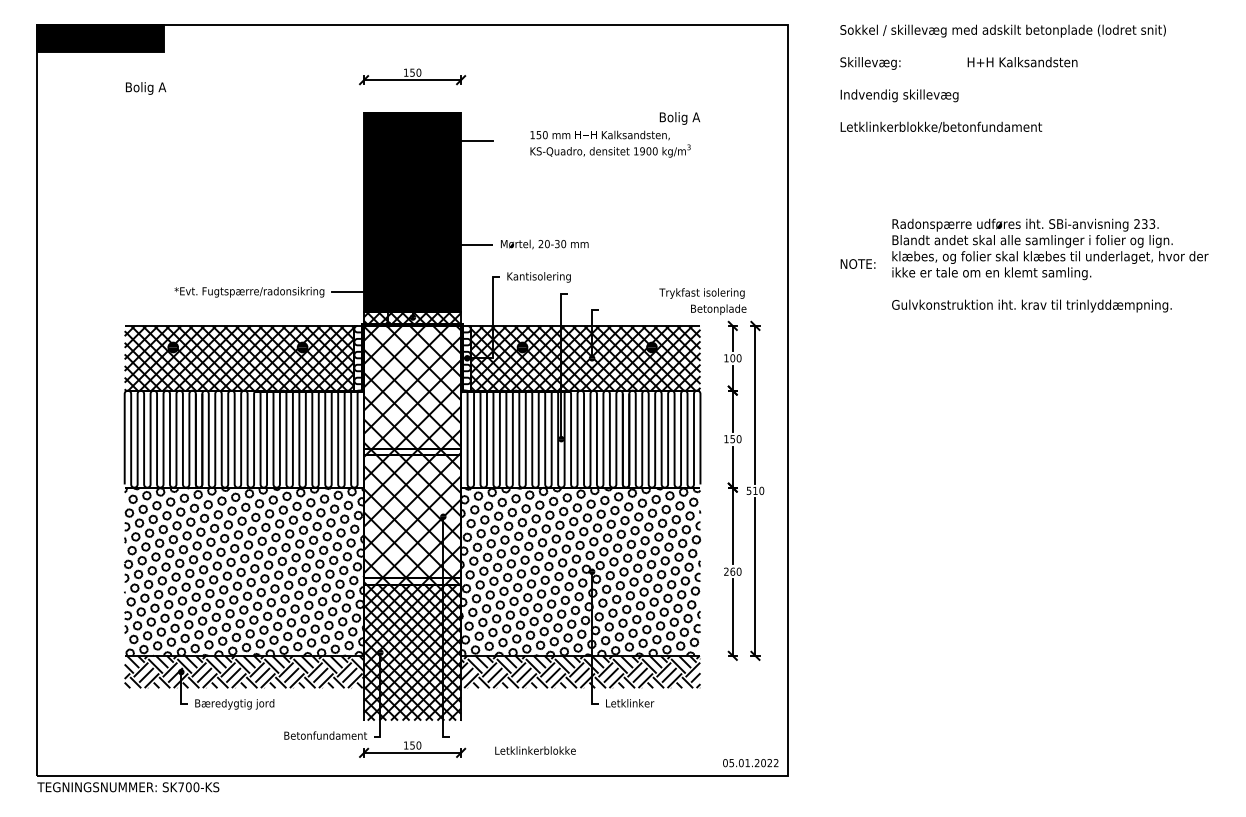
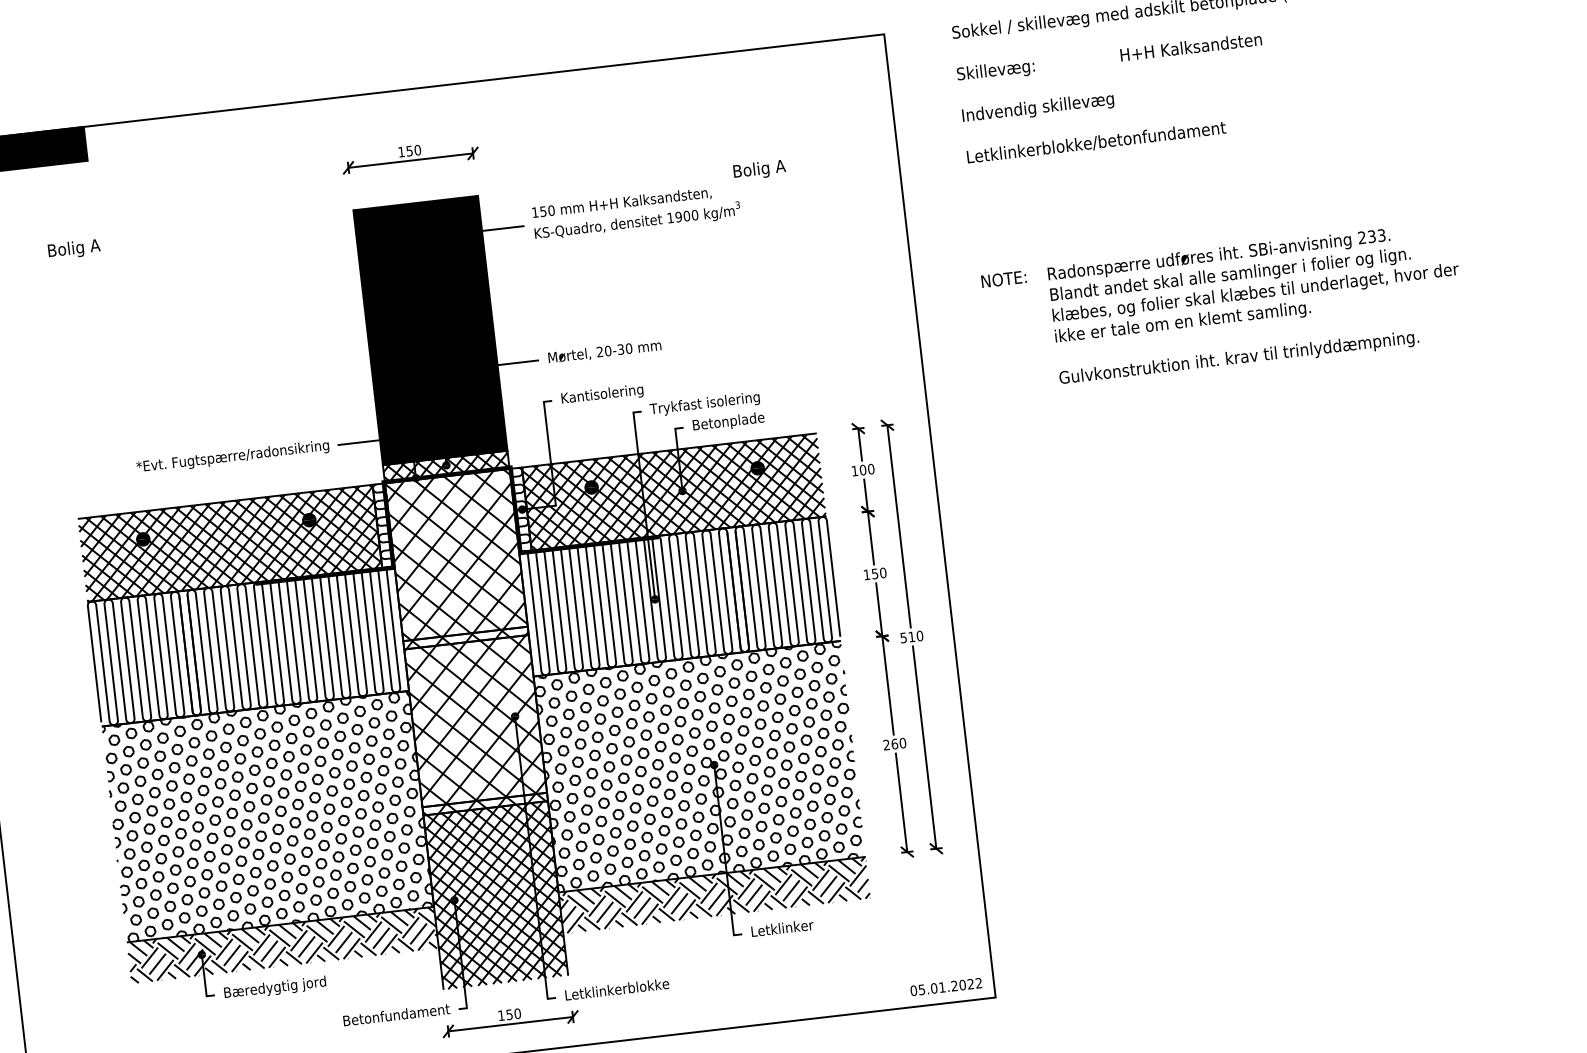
text: (146, 88) -> (74, 249), moved
text: (610, 143) -> (636, 211), moved
text: (857, 263) -> (1003, 278), moved
text: (702, 301) -> (706, 414), moved
text: (535, 750) -> (617, 989), moved

